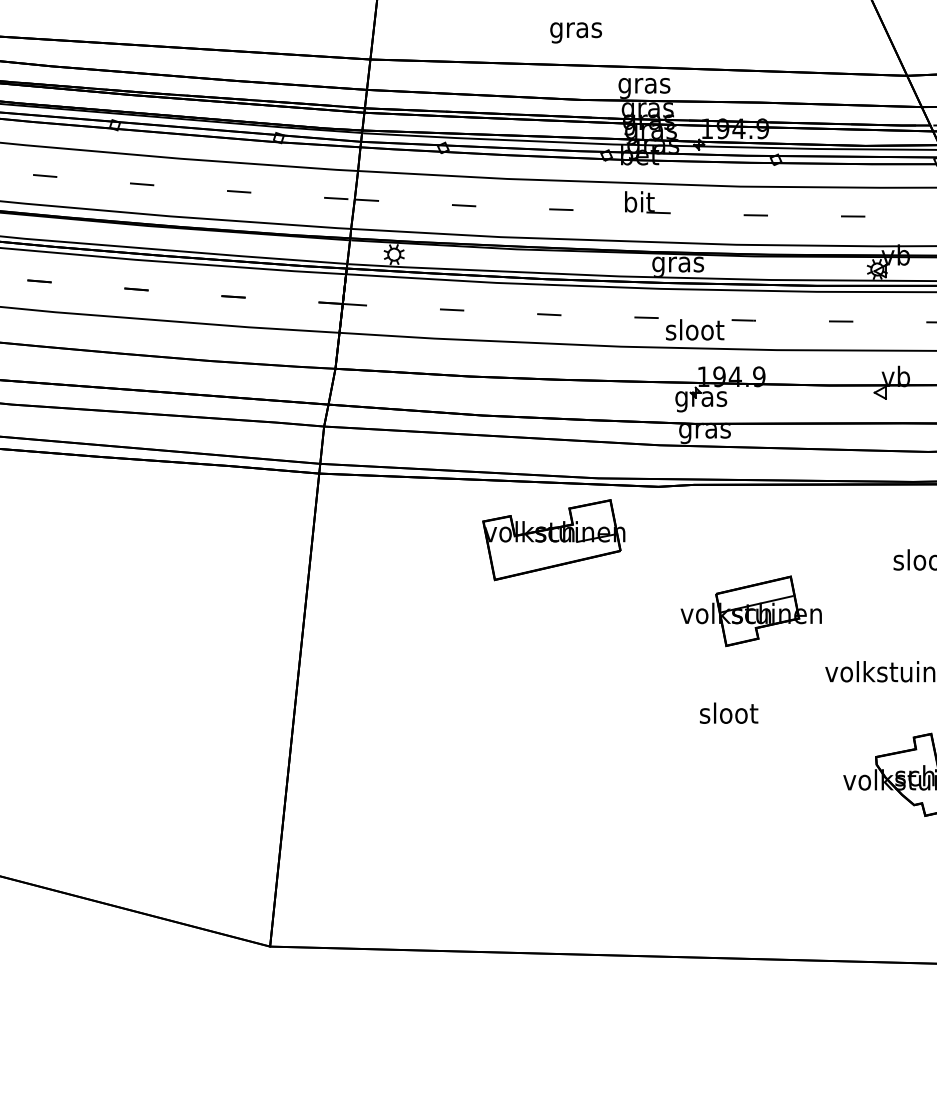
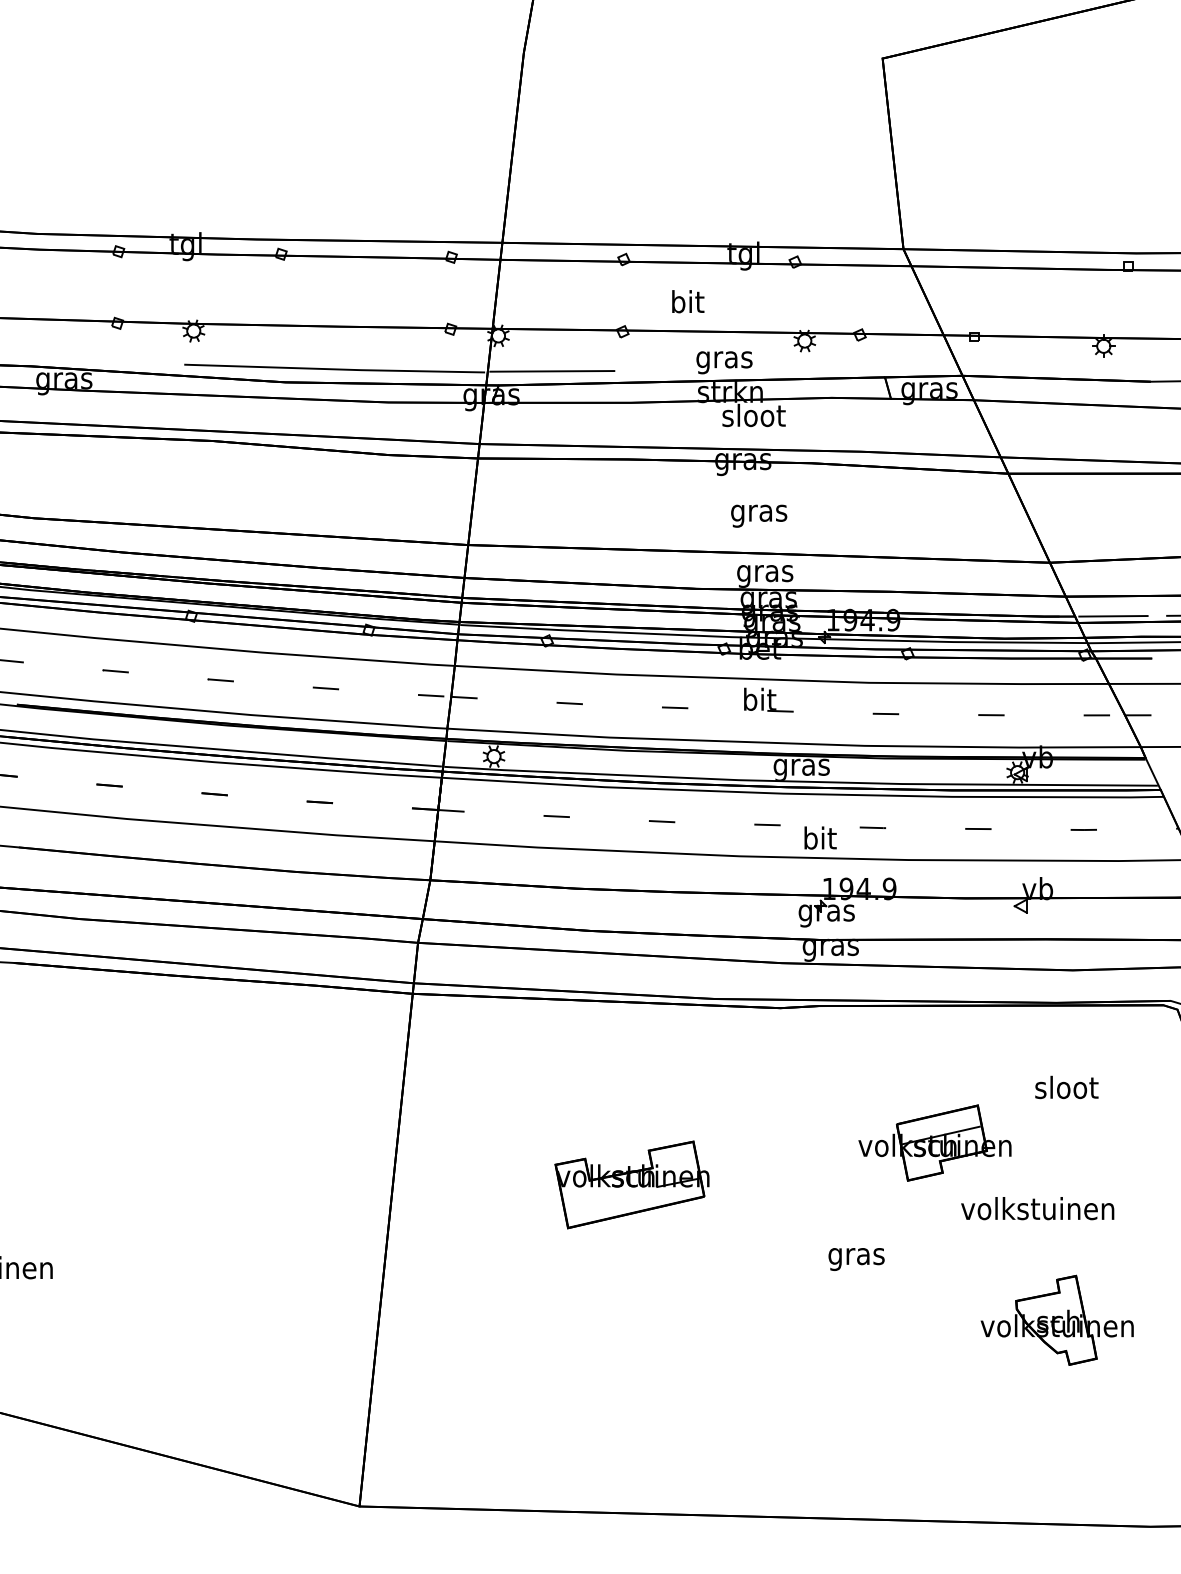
text: (576, 32) -> (759, 515), moved
text: (694, 329) -> (819, 837), sloot -> bit
part: (553, 539) -> (631, 1184), moved
part: (750, 610) -> (934, 1142), moved
text: (728, 715) -> (856, 1256), sloot -> gras

